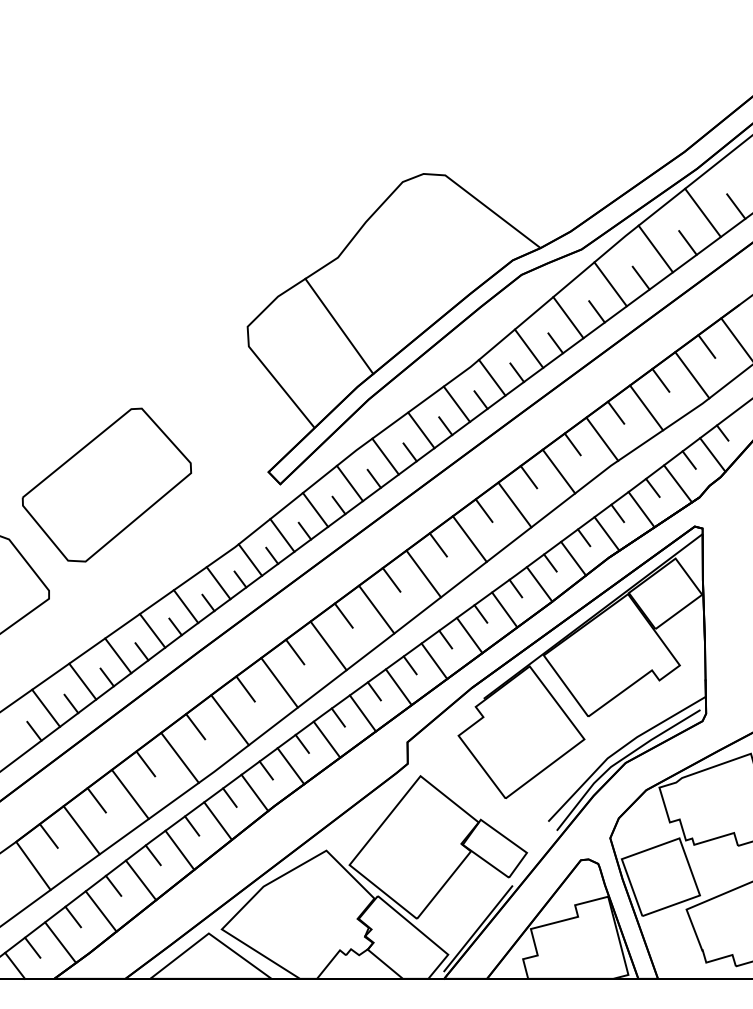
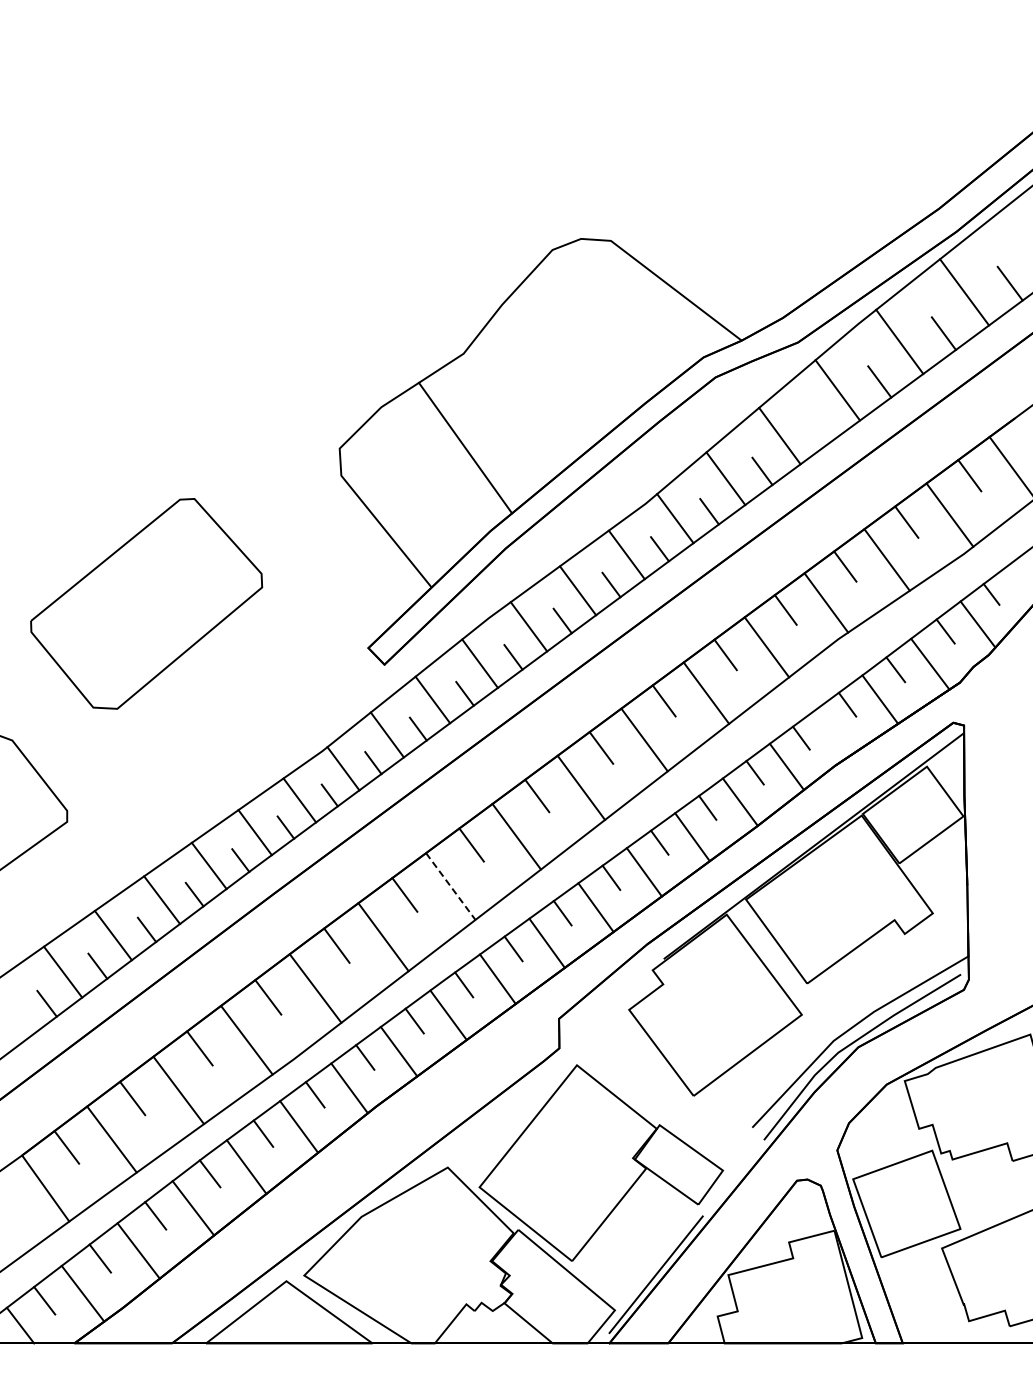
line: (596, 311) -> (818, 427), removed
part: (106, 484) -> (146, 603), moved
line: (606, 533) -> (832, 732), removed
line: (329, 645) -> (451, 886), solid -> dashed

